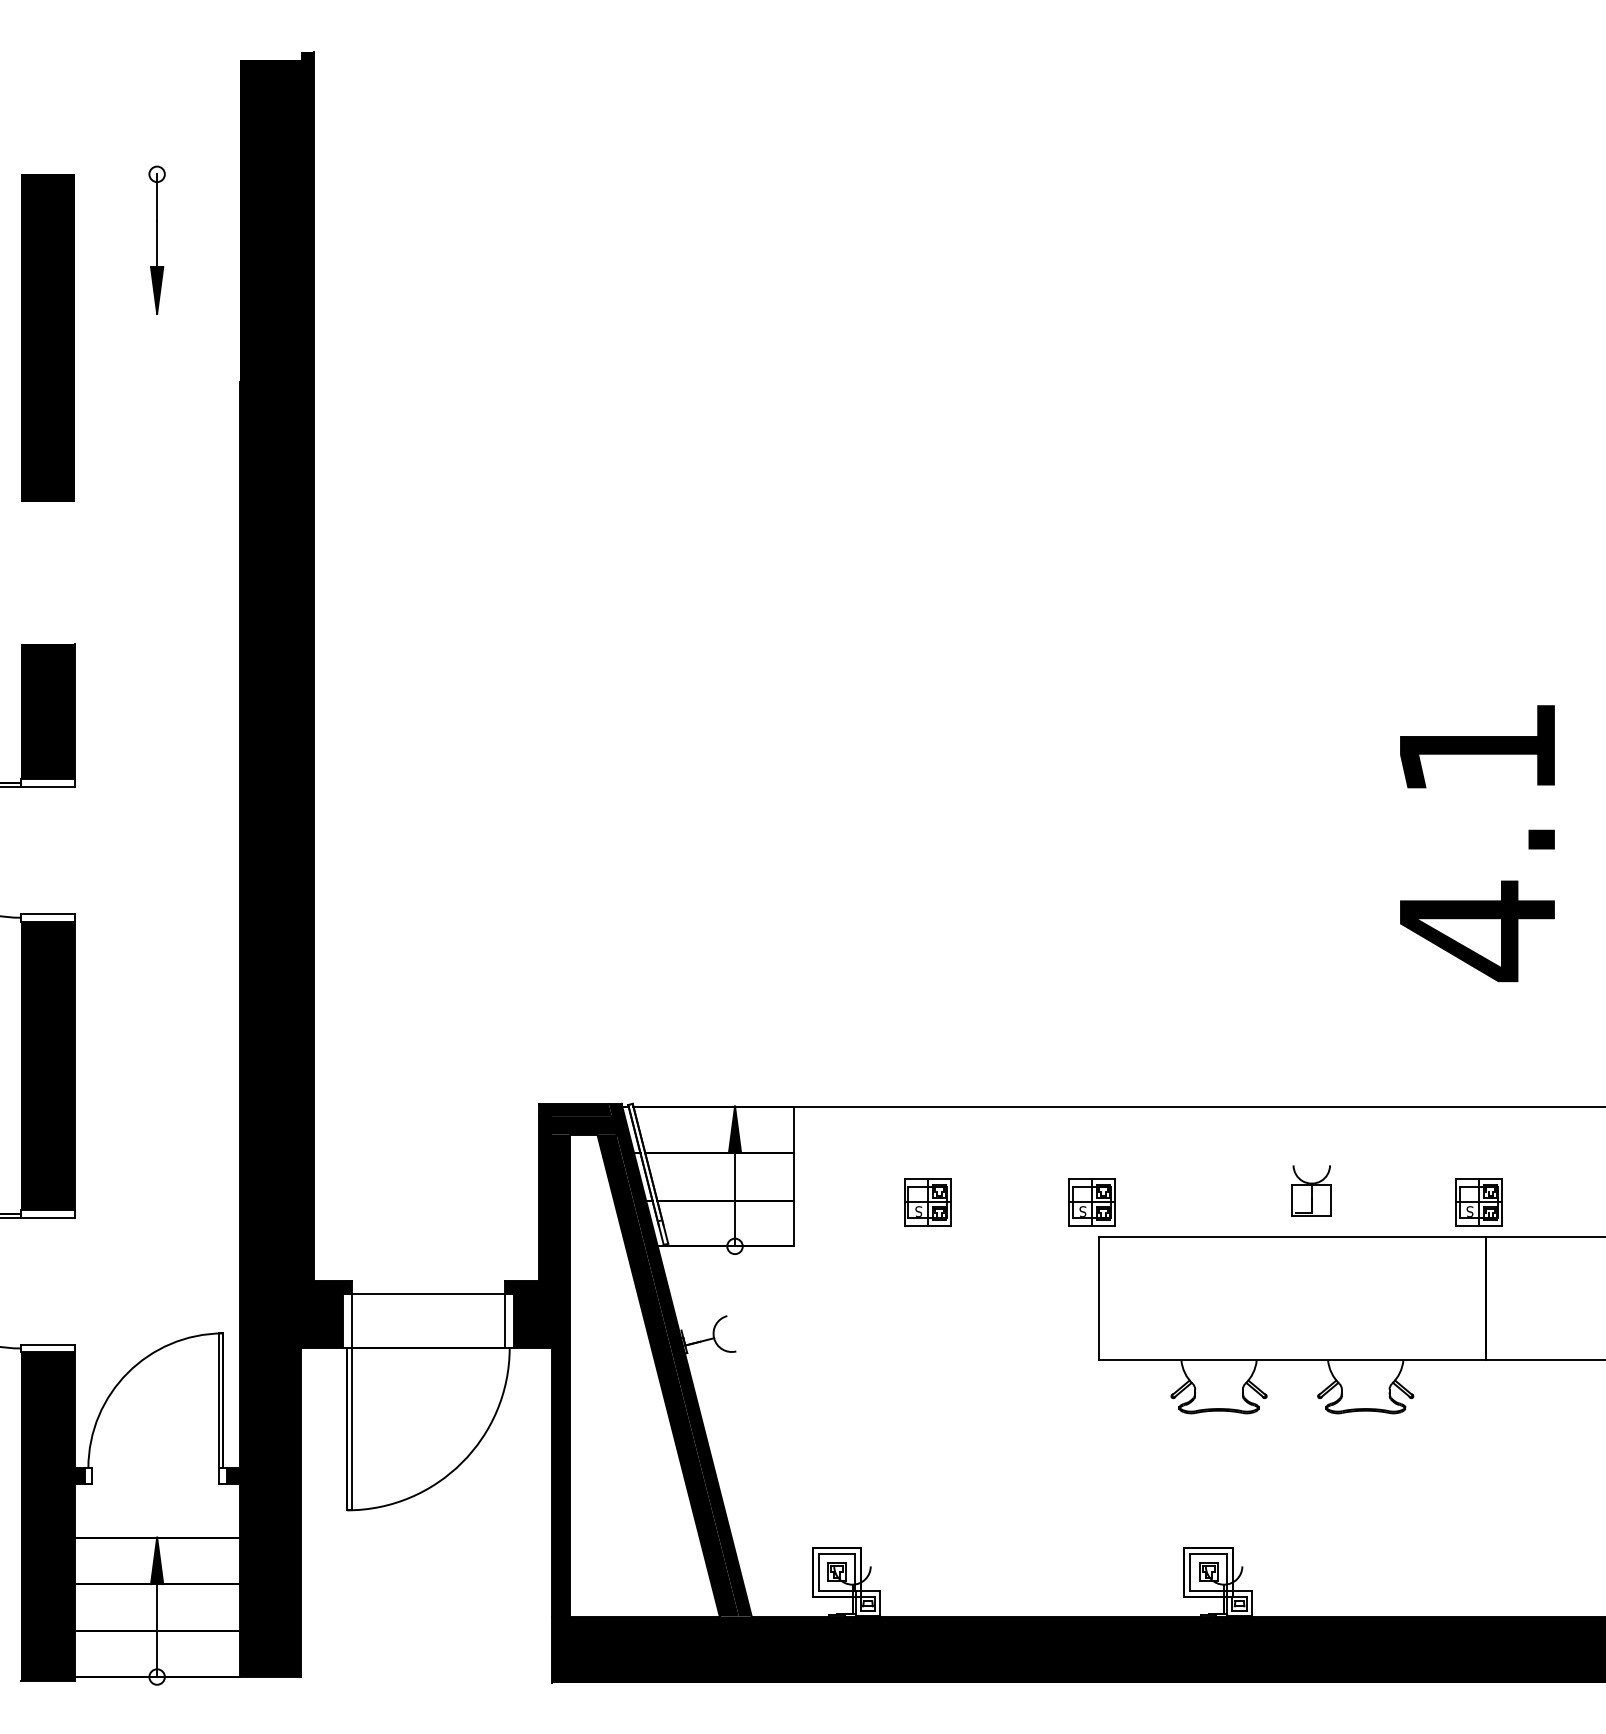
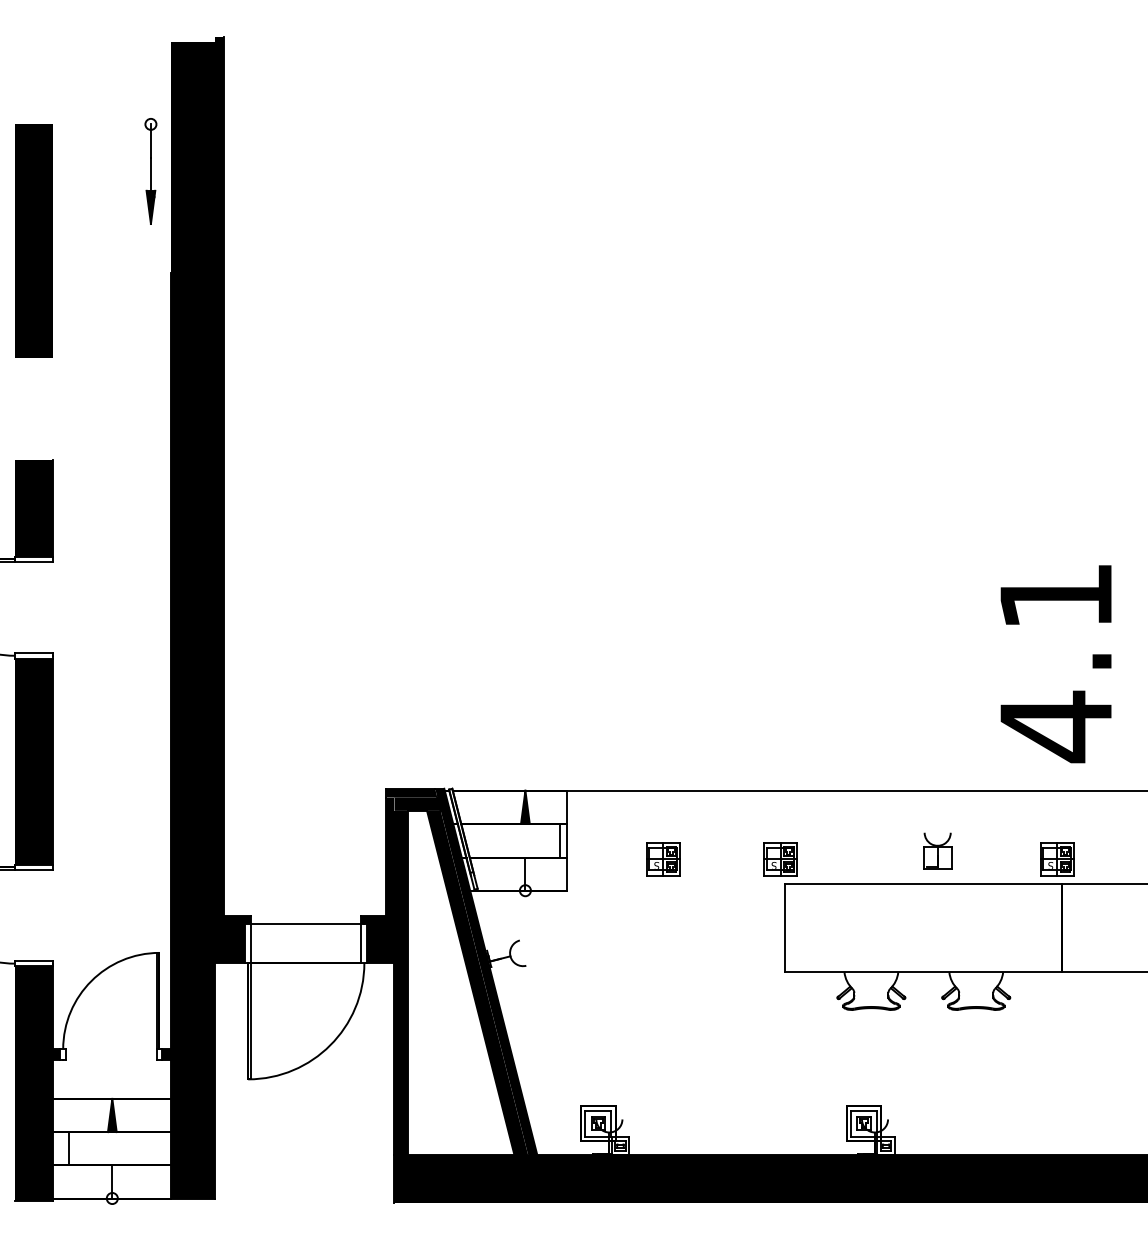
part: (156, 239) -> (150, 170), moved
text: (1477, 843) -> (1056, 664), moved
line: (735, 1177) -> (560, 841), moved
line: (157, 1607) -> (69, 1148), moved

